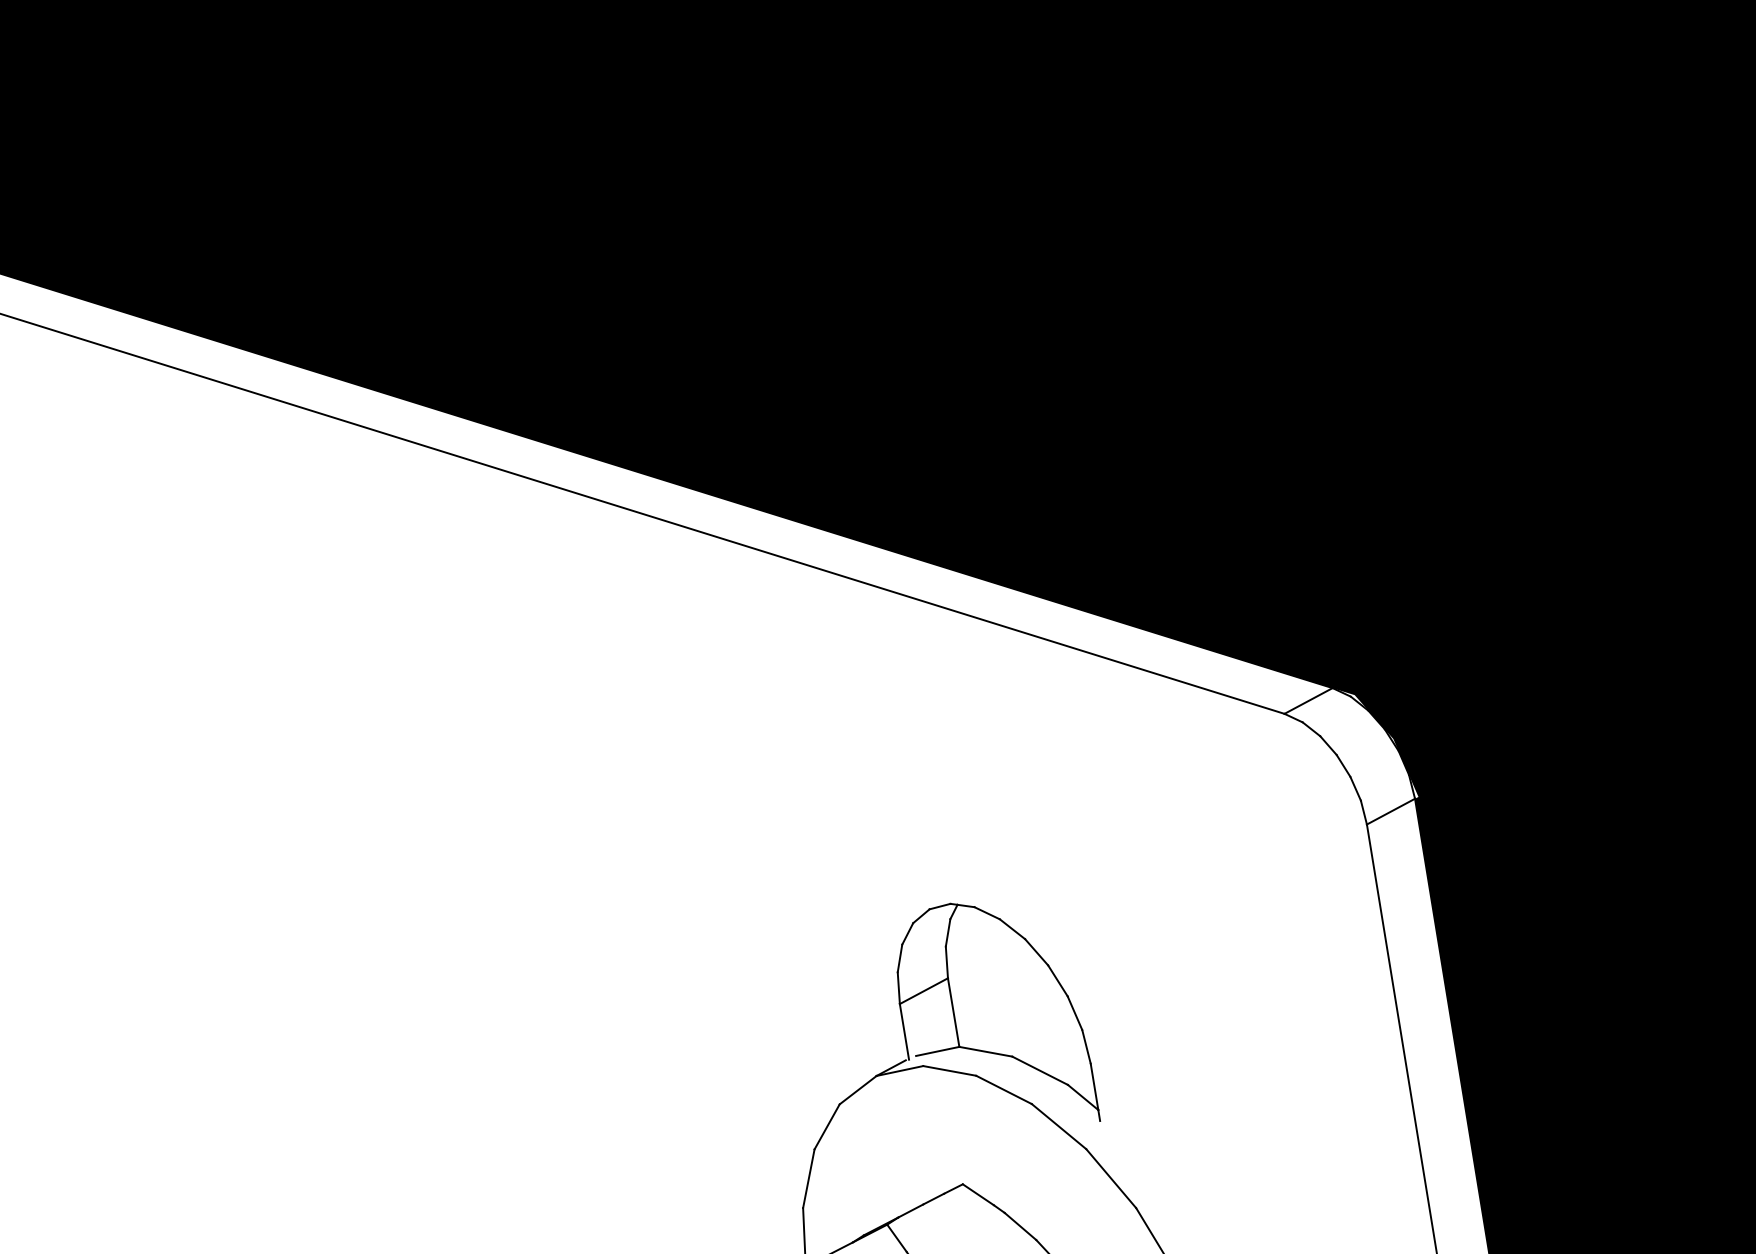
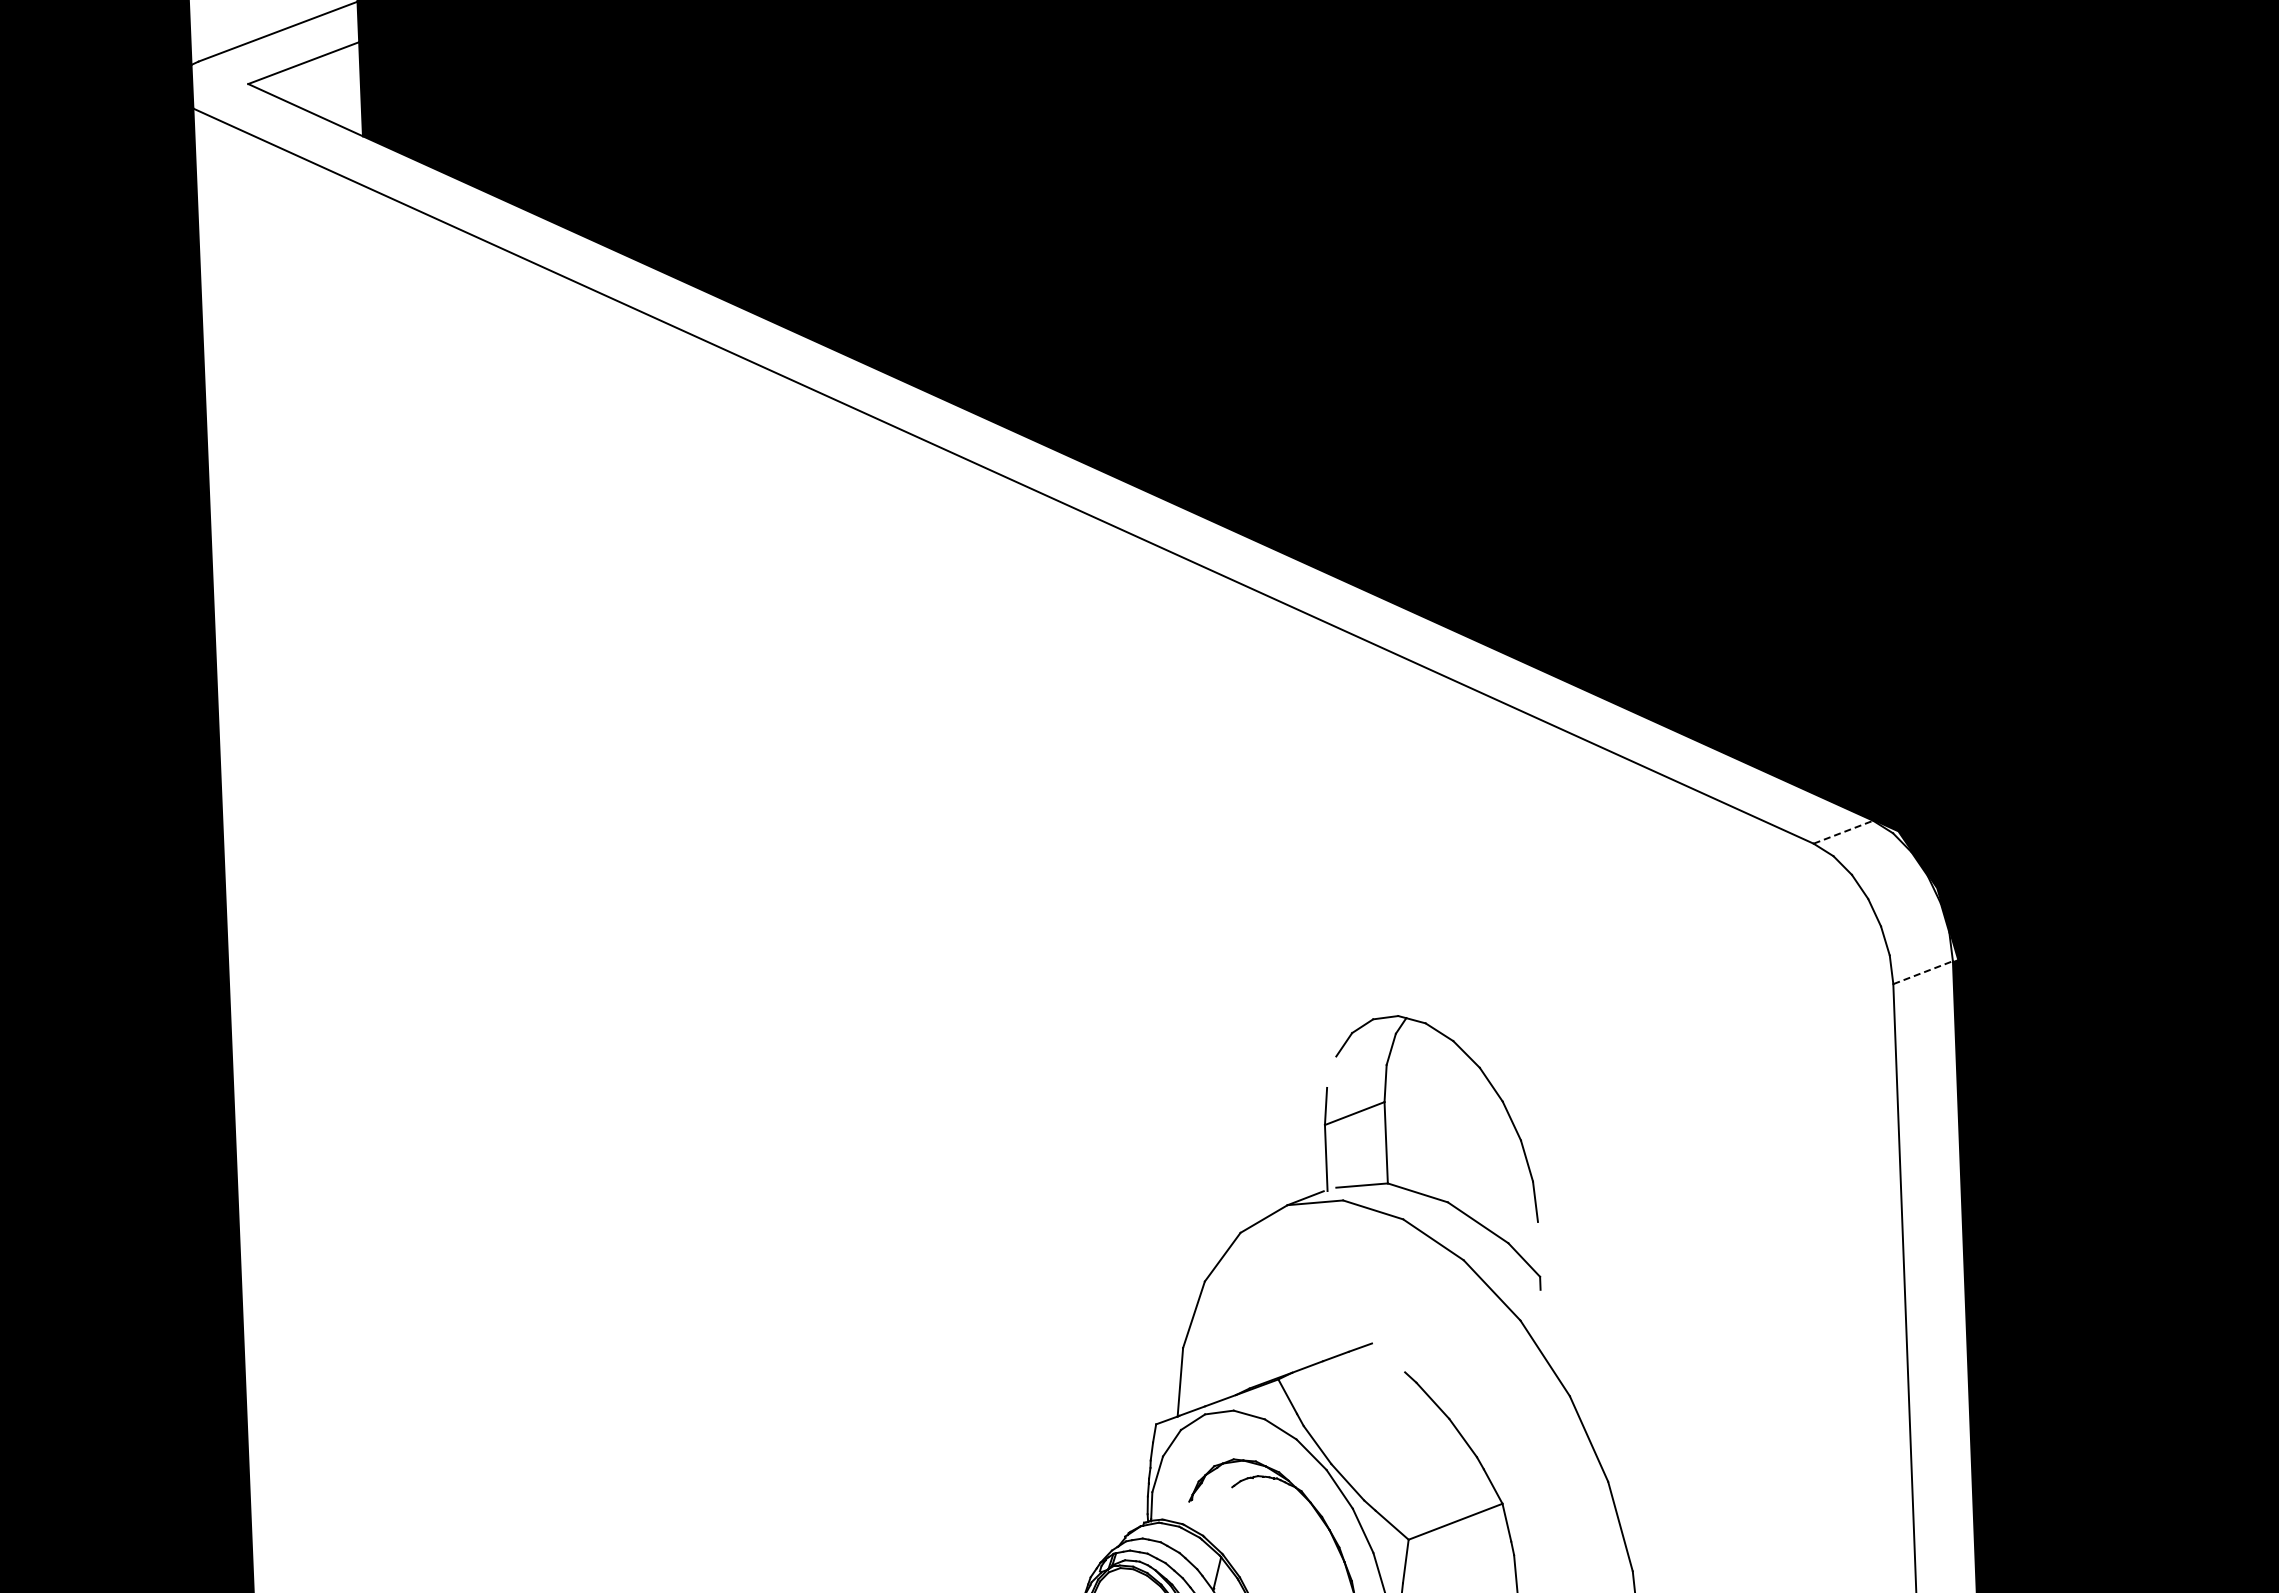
line: (1308, 701) -> (1843, 832), solid -> dashed
line: (1391, 811) -> (1923, 972), solid -> dashed
line: (899, 957) -> (1331, 1071), removed
line: (1093, 1086) -> (1538, 1248), removed
line: (978, 1194) -> (1388, 1357), removed

